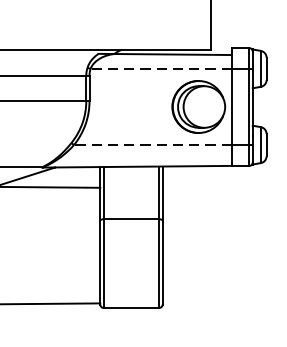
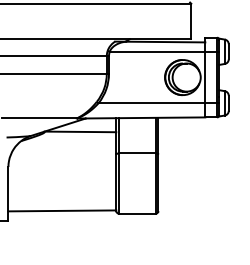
line: (161, 68) -> (157, 51), dashed -> solid
line: (152, 145) -> (151, 103), dashed -> solid

